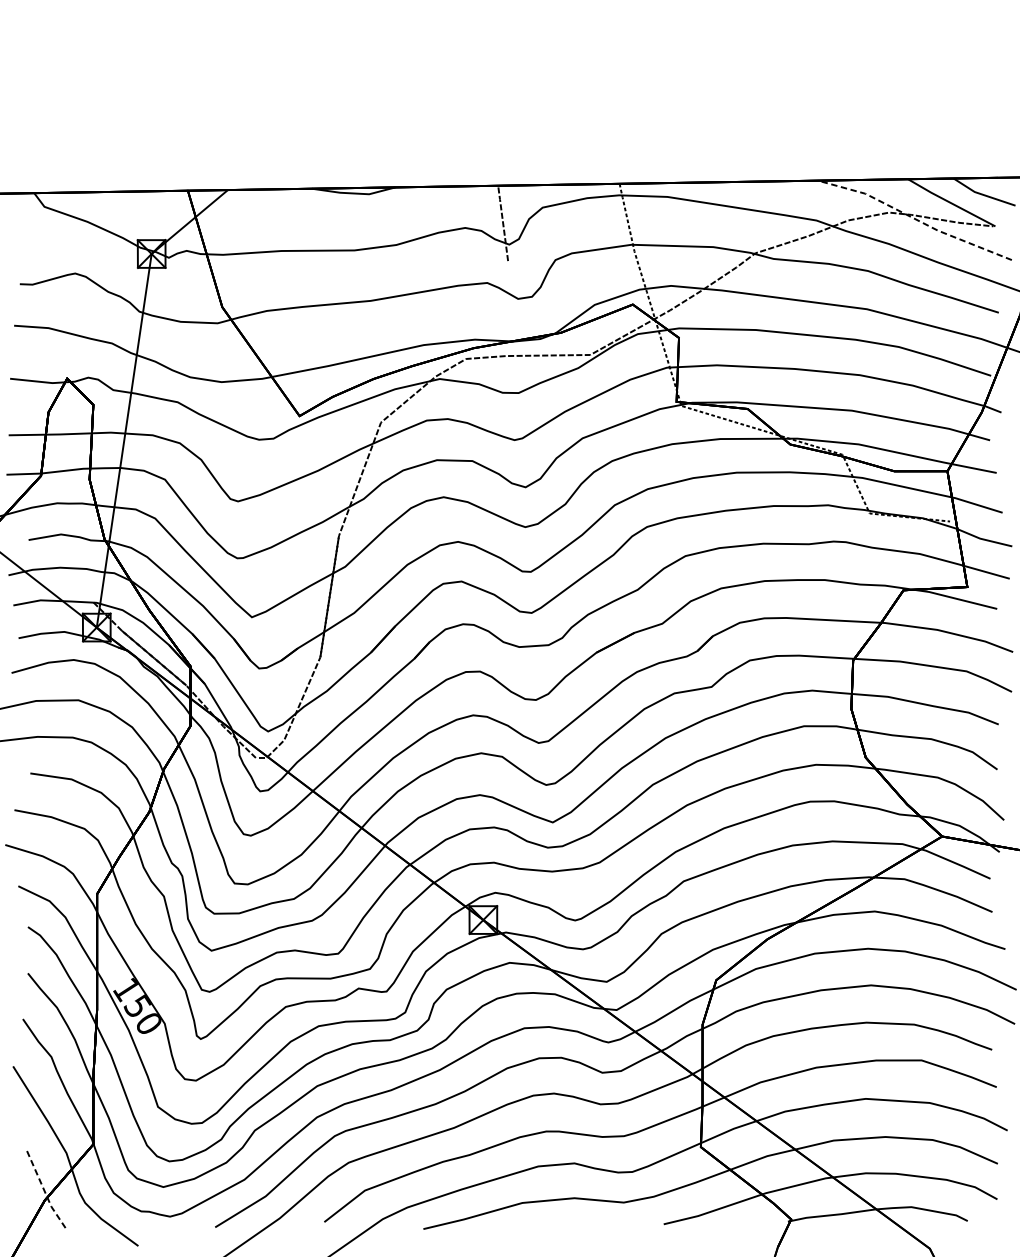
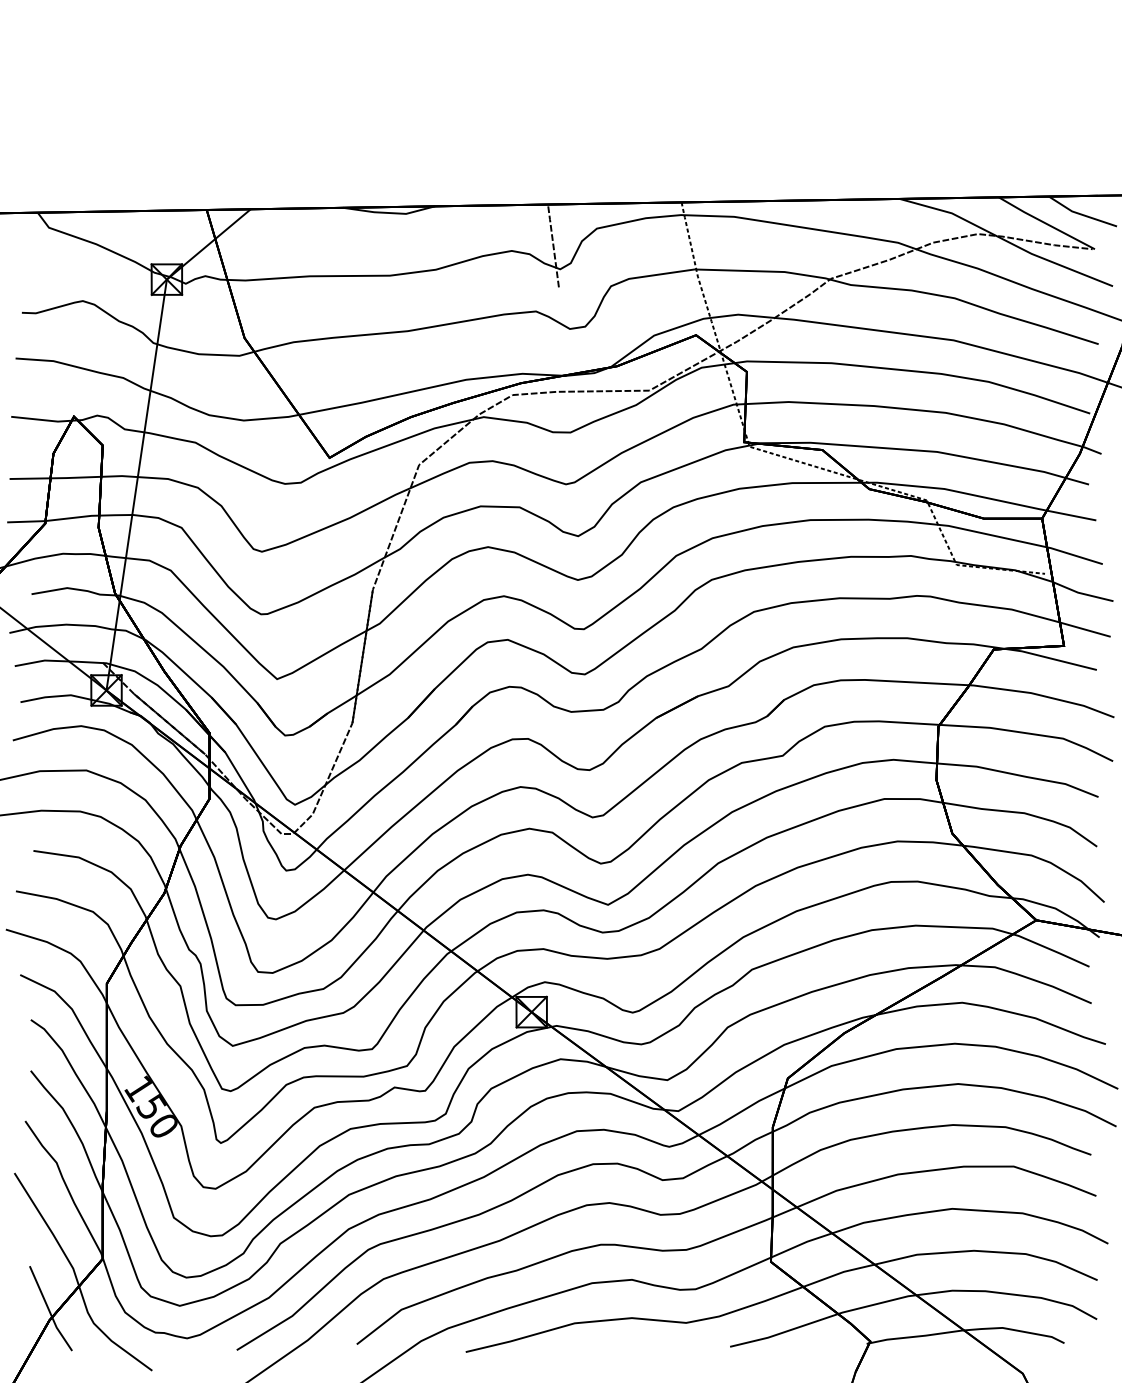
line: (914, 218) -> (1005, 240), dashed -> solid
line: (44, 1190) -> (48, 1309), dashed -> solid

